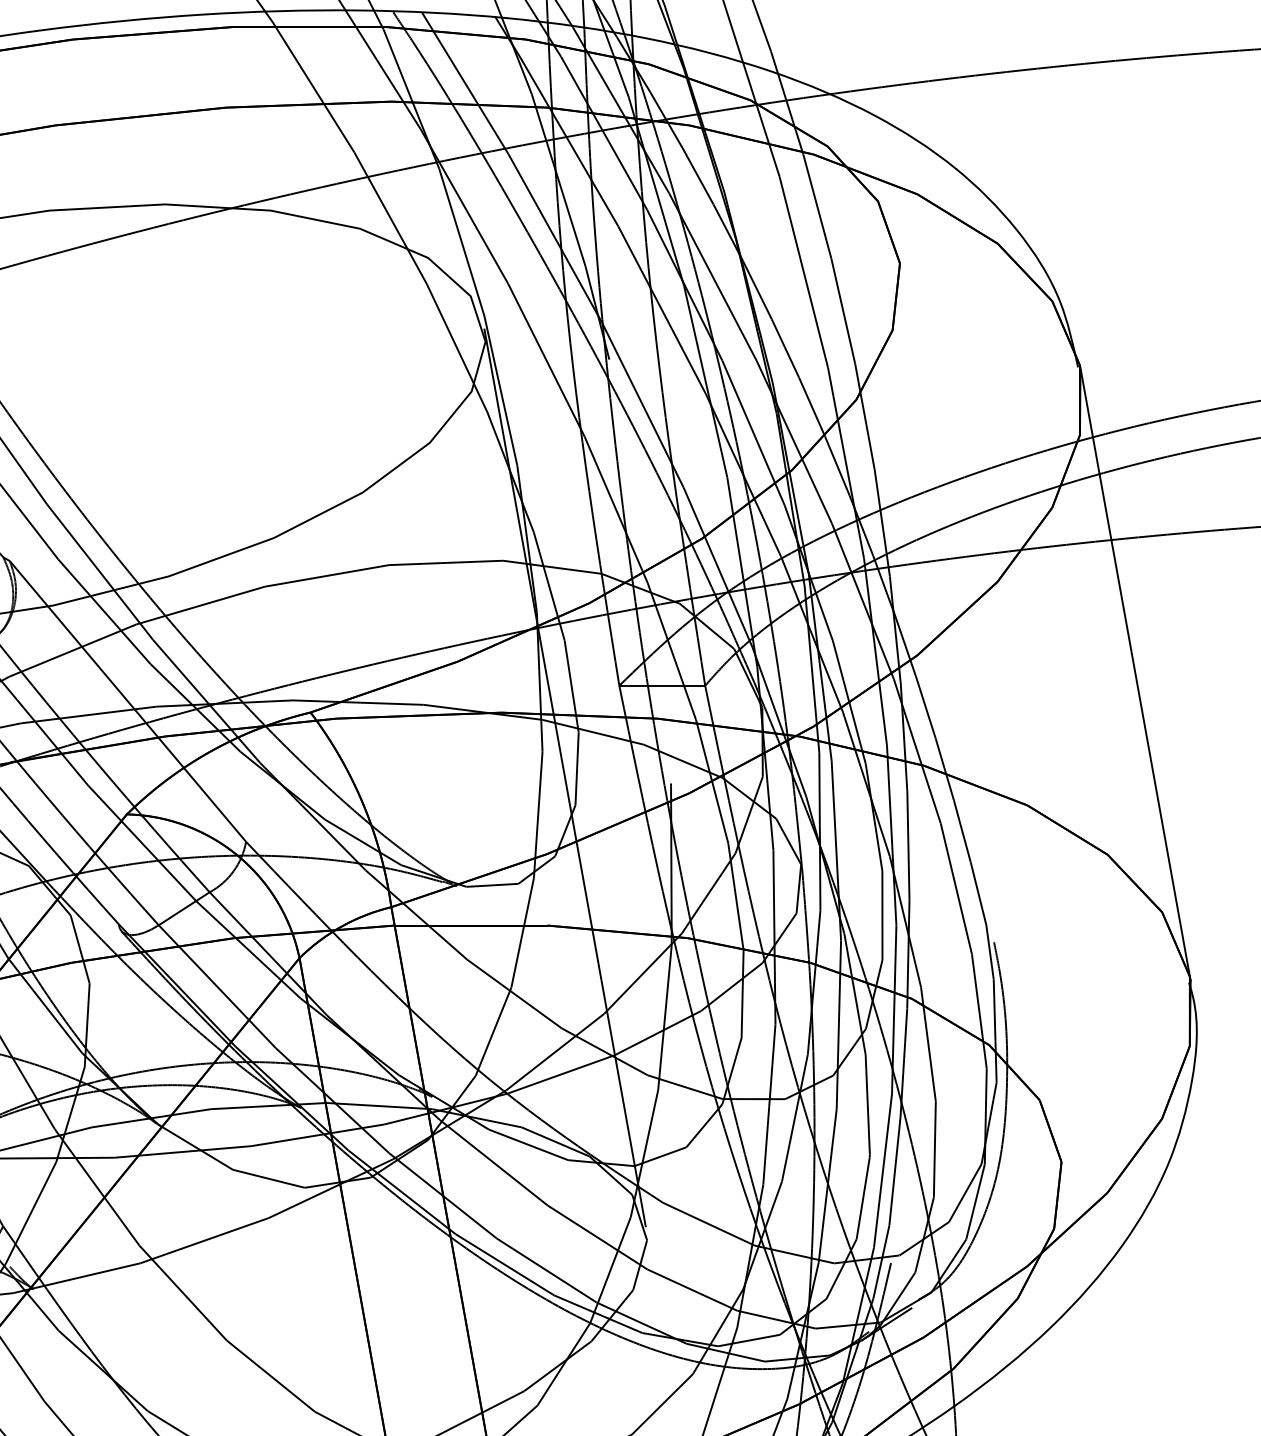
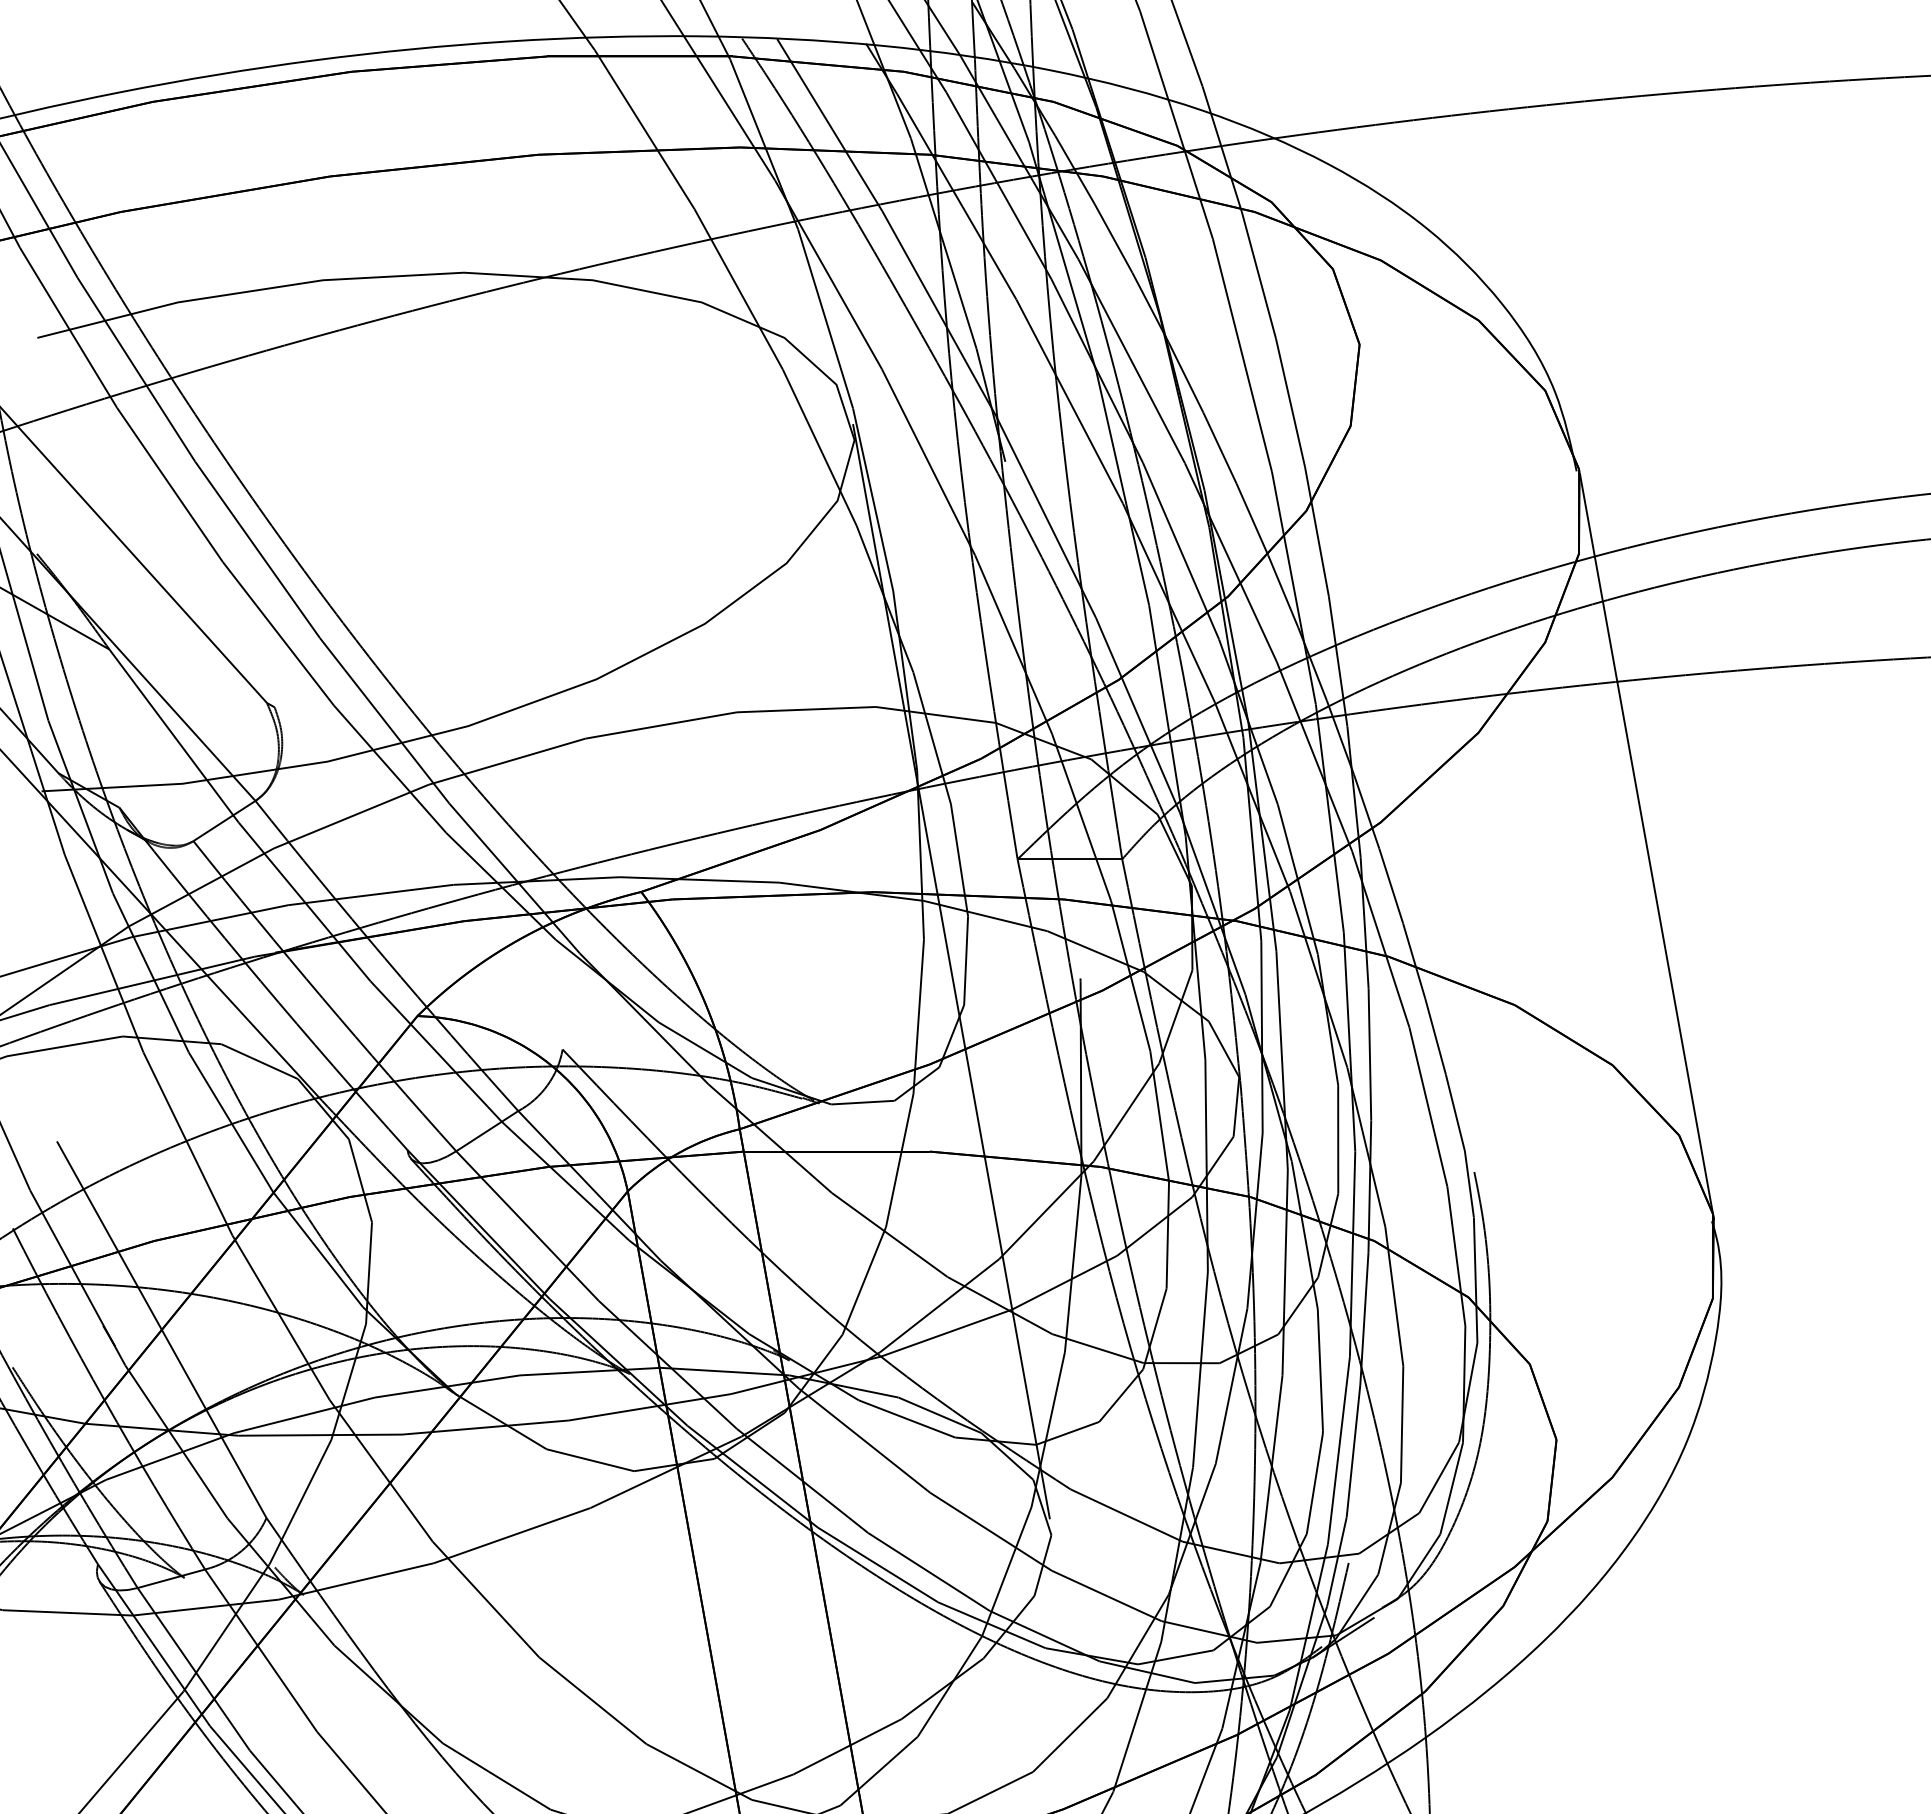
line: (127, 701) -> (418, 878), removed

